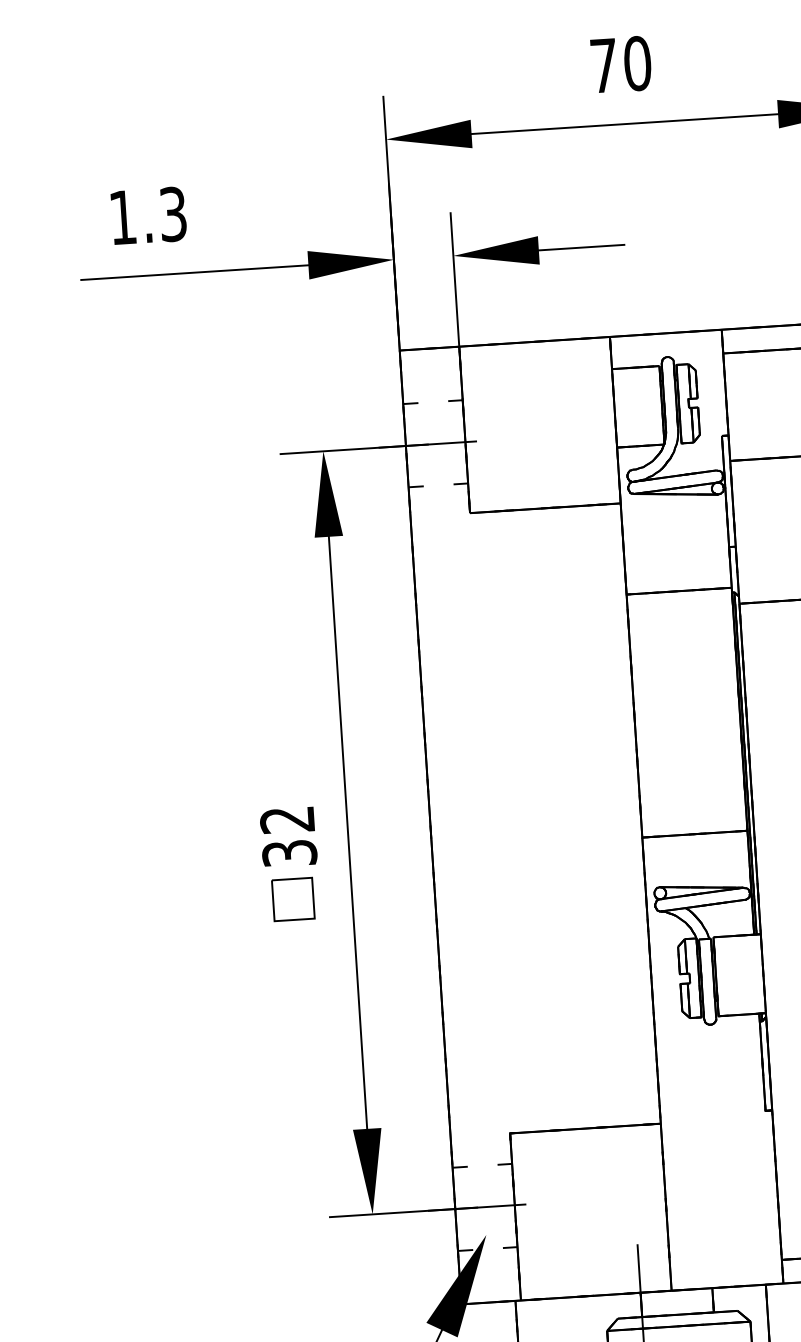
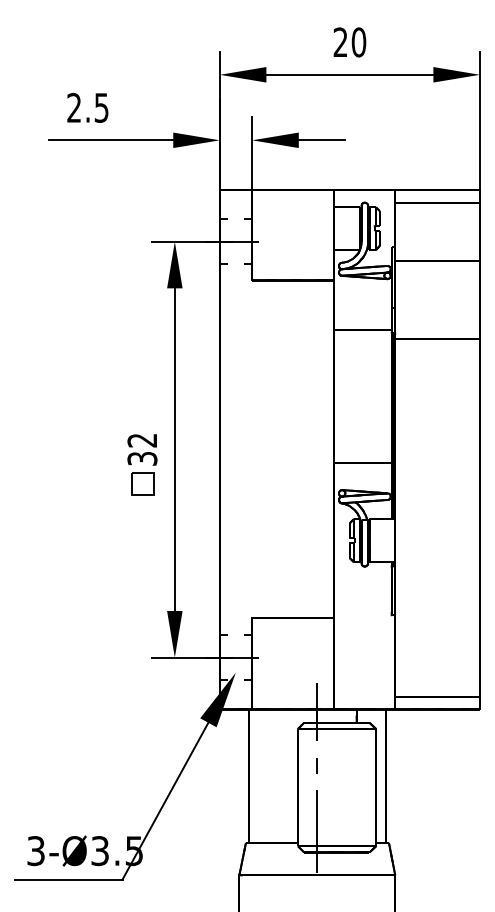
text: (603, 64) -> (340, 41), 70 -> 20
text: (147, 215) -> (87, 107), 1.3 -> 2.5

